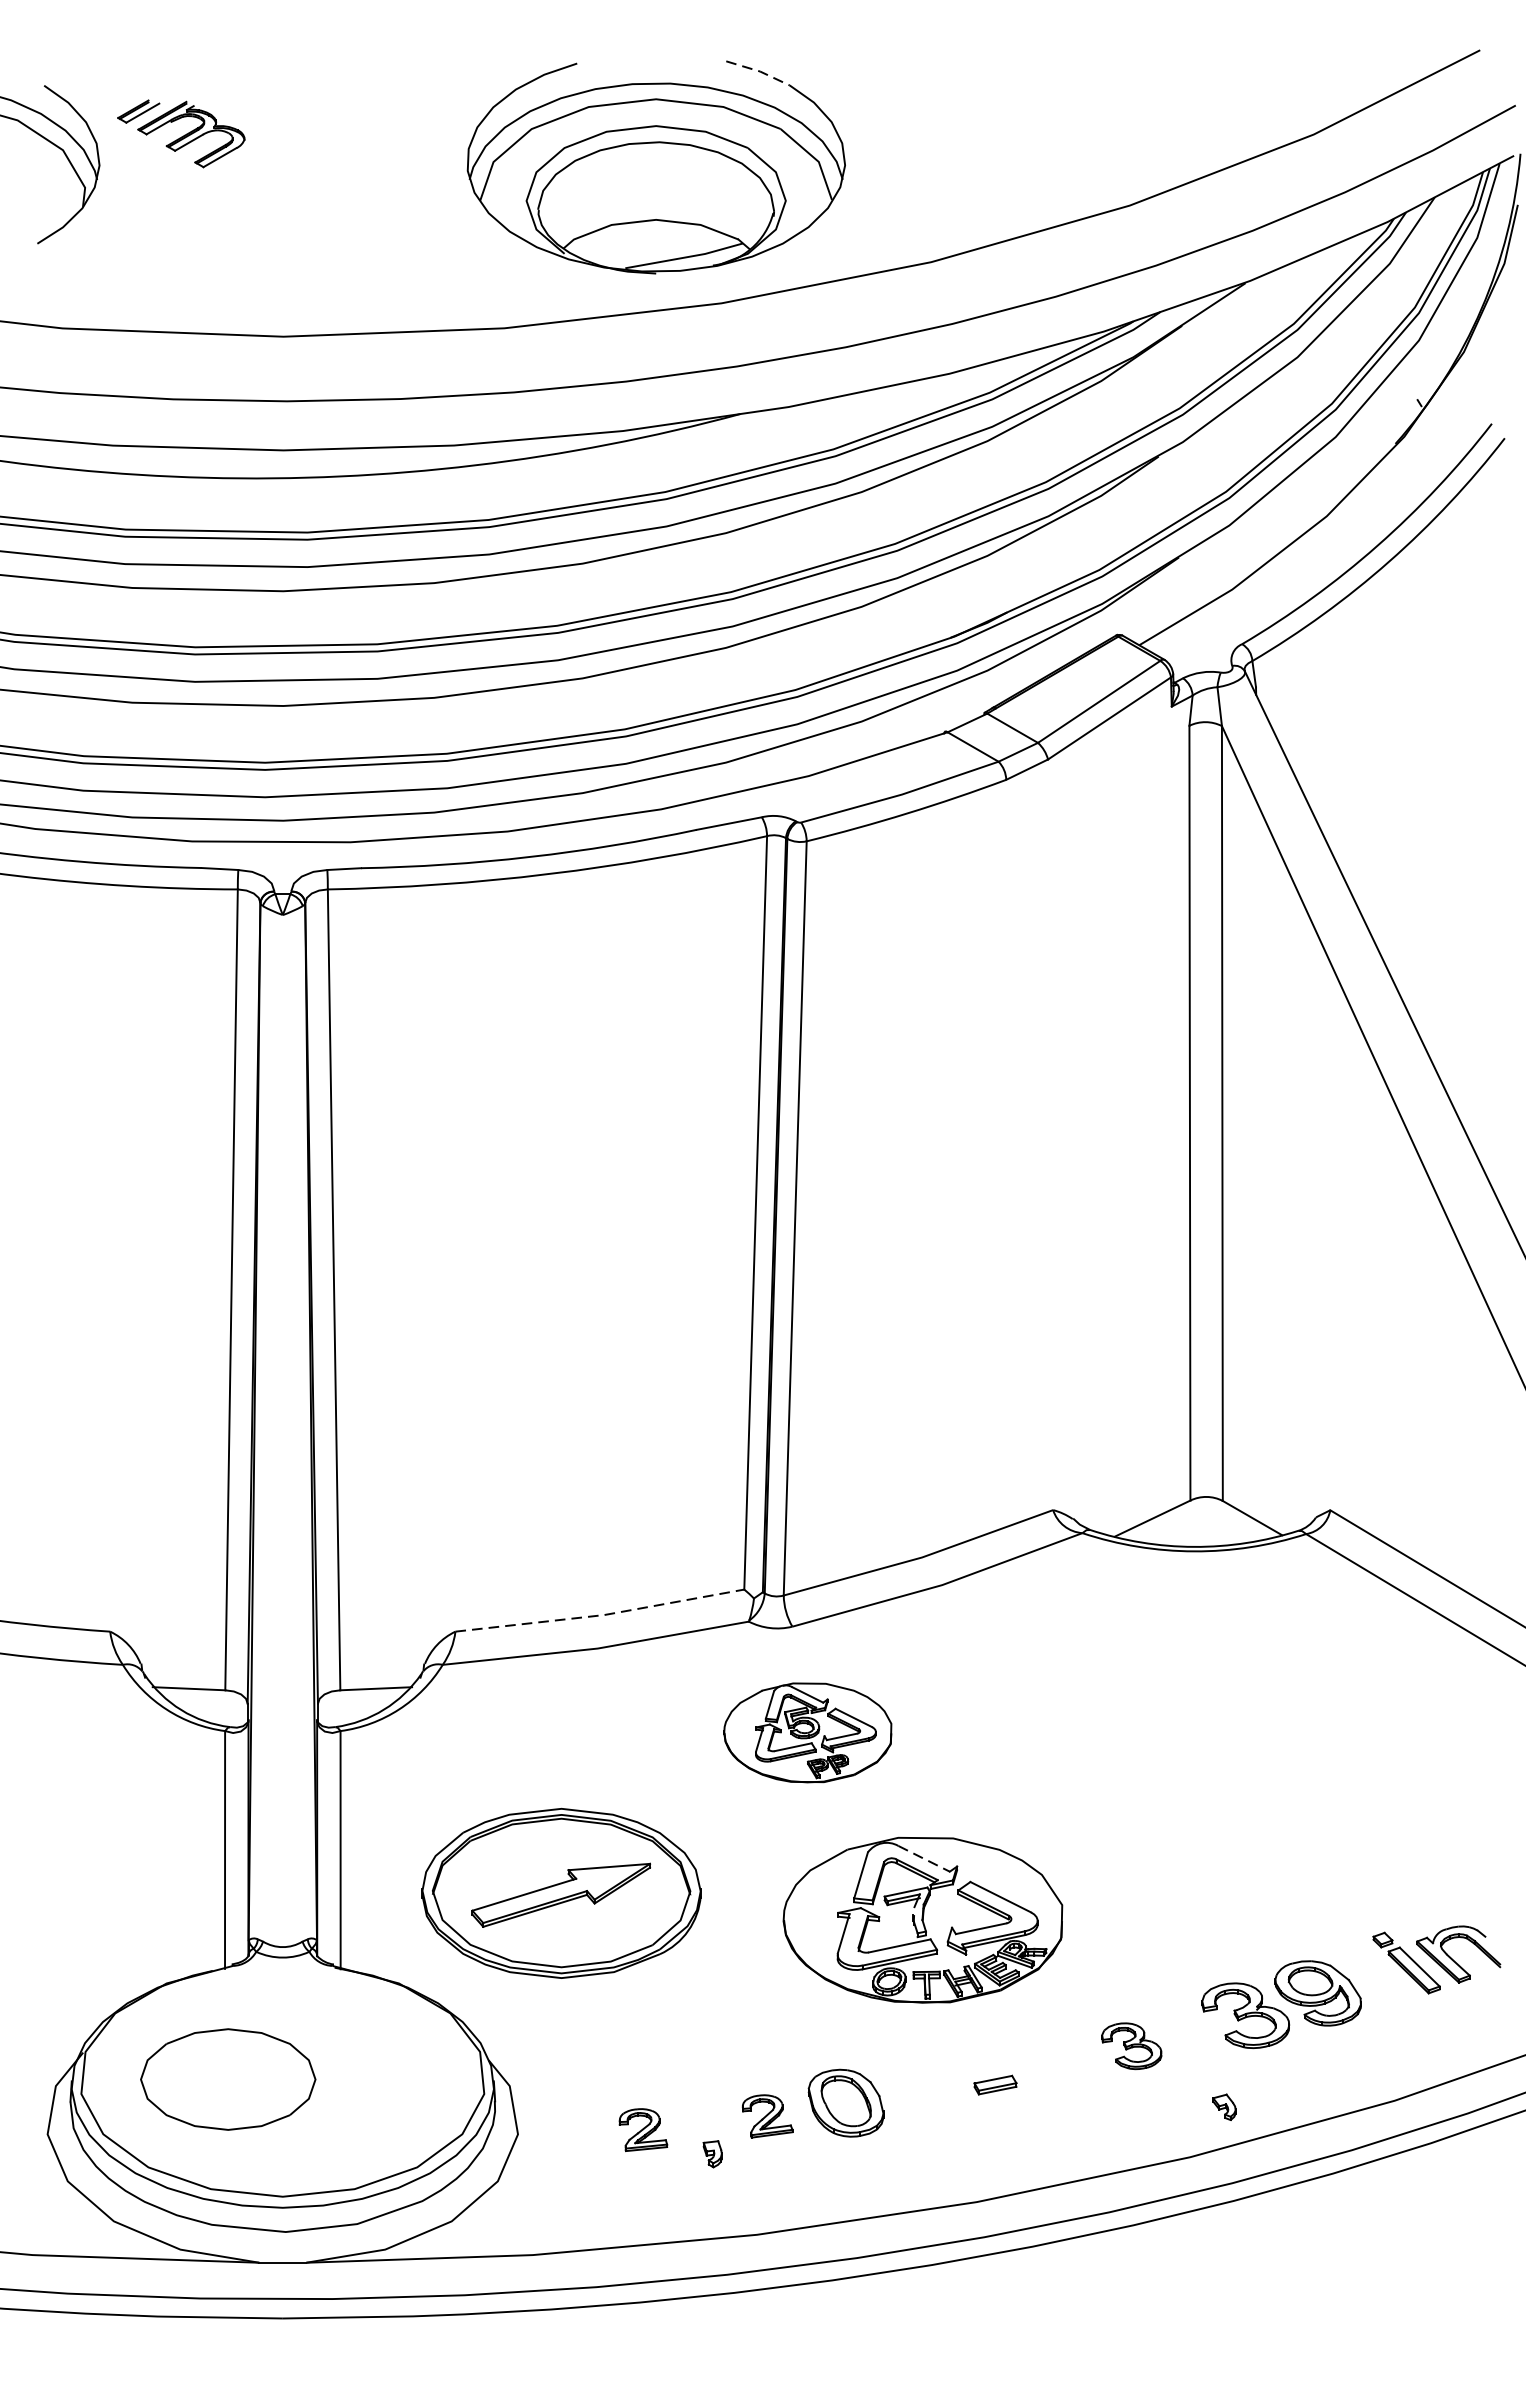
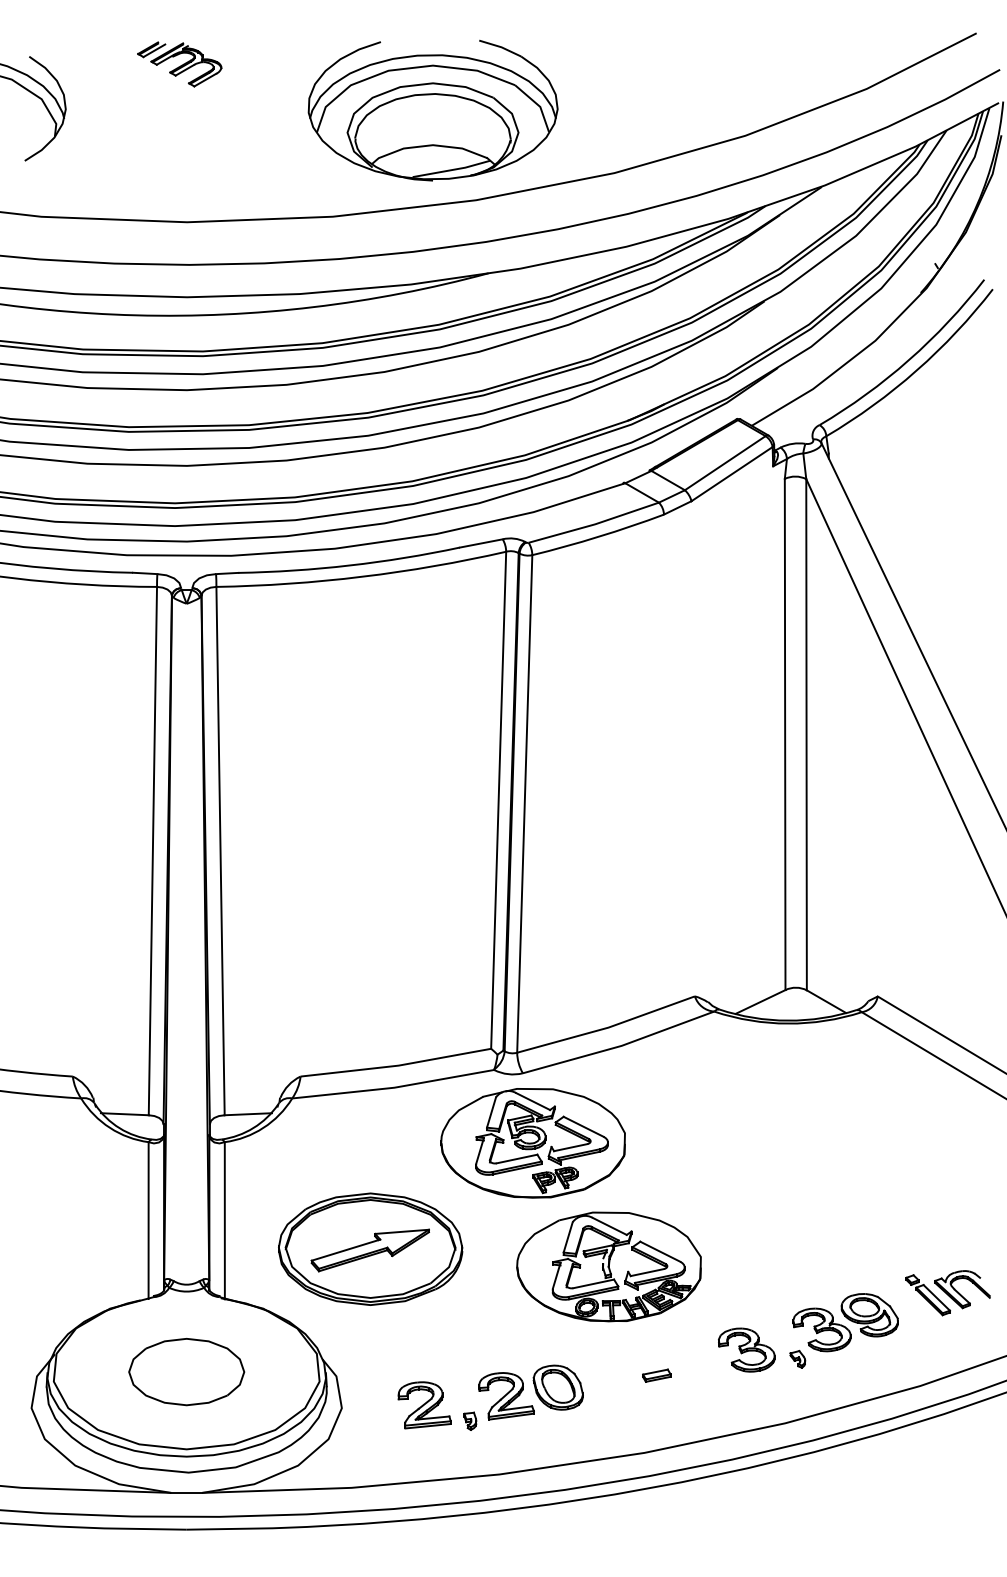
line: (759, 71) -> (501, 47), dashed -> solid
part: (180, 133) -> (179, 64), moved
line: (600, 1614) -> (396, 1065), dashed -> solid
part: (806, 1733) -> (532, 1143), size x1.67
line: (923, 1858) -> (609, 1226), dashed -> solid
part: (1131, 2045) -> (746, 1349), size x1.43
part: (227, 2080) -> (186, 1372), moved
part: (1223, 2105) -> (797, 1358), moved
part: (767, 2116) -> (506, 1396), size x1.67
part: (643, 2130) -> (424, 1405), size x1.67

